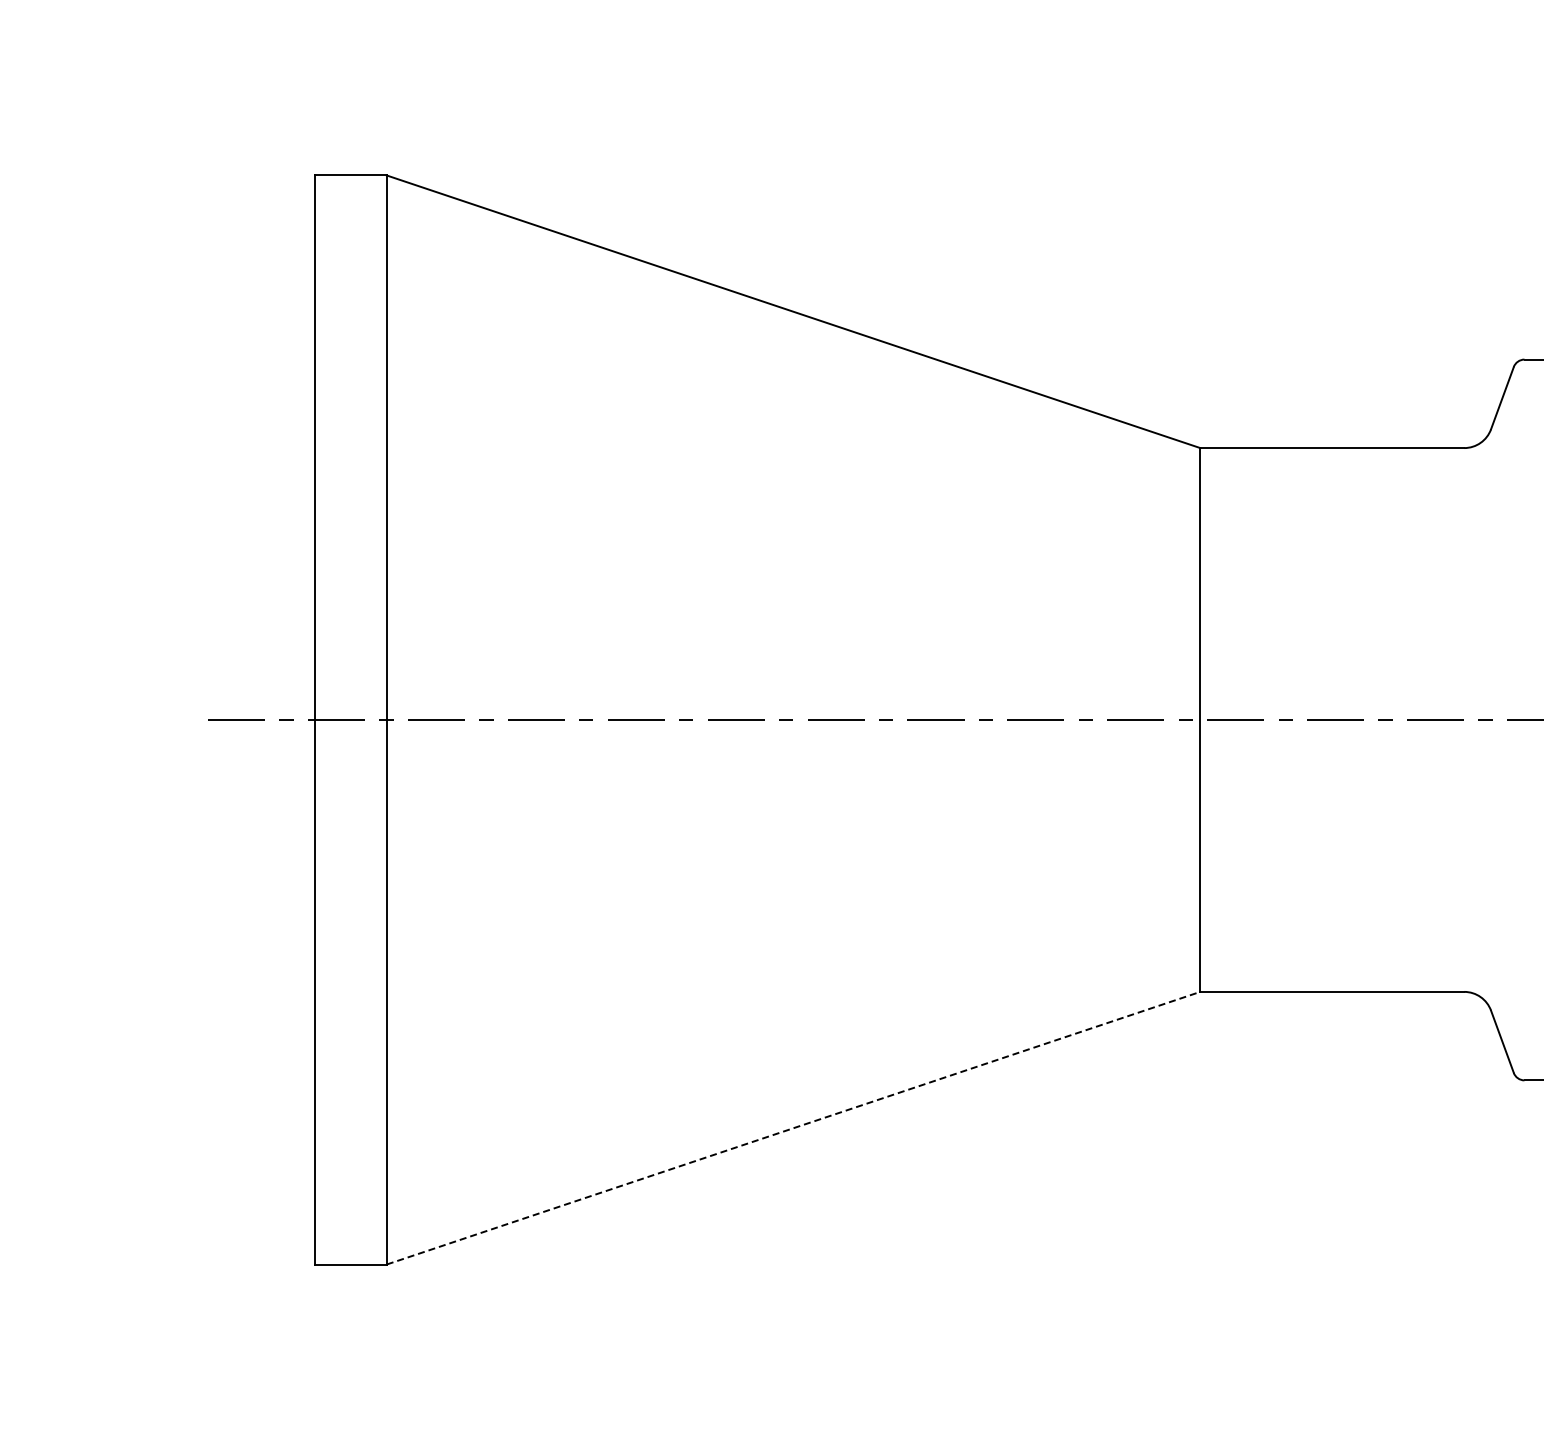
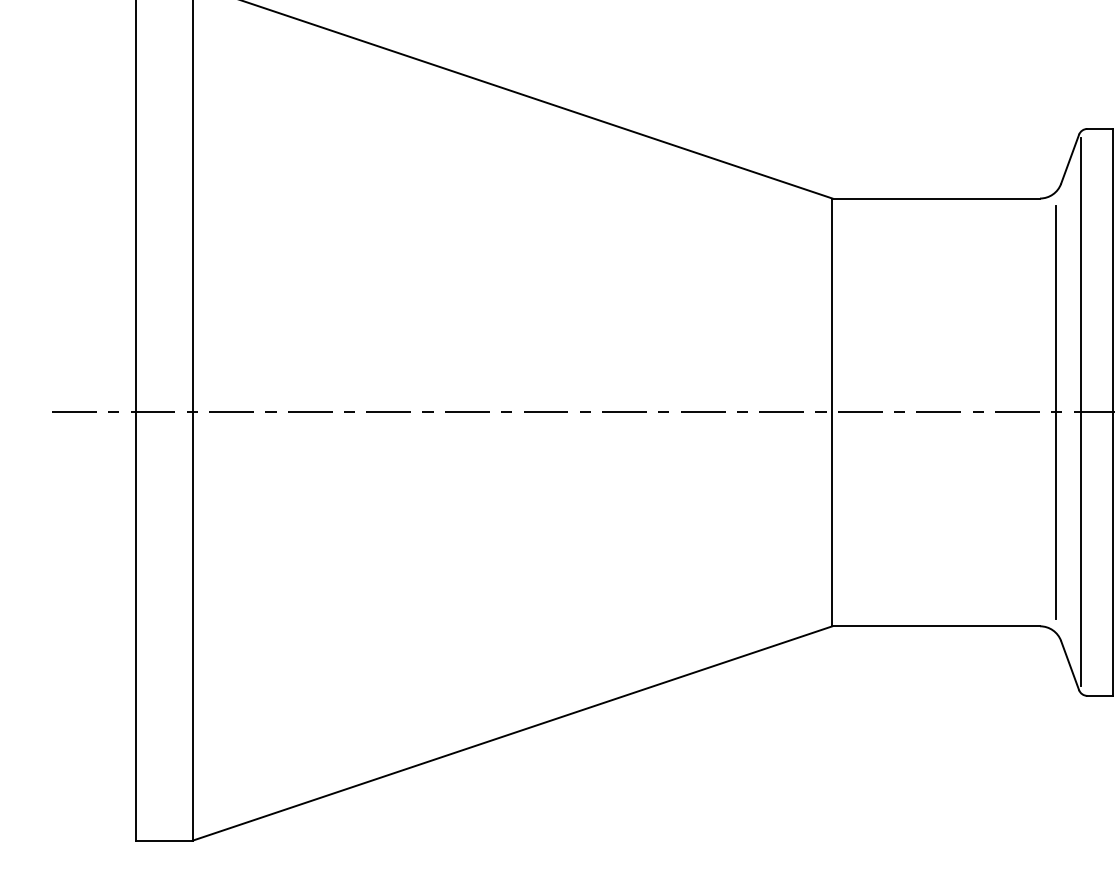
line: (1484, 719) -> (1055, 412), added
line: (1516, 719) -> (1081, 412), added
line: (794, 1128) -> (513, 733), dashed -> solid

